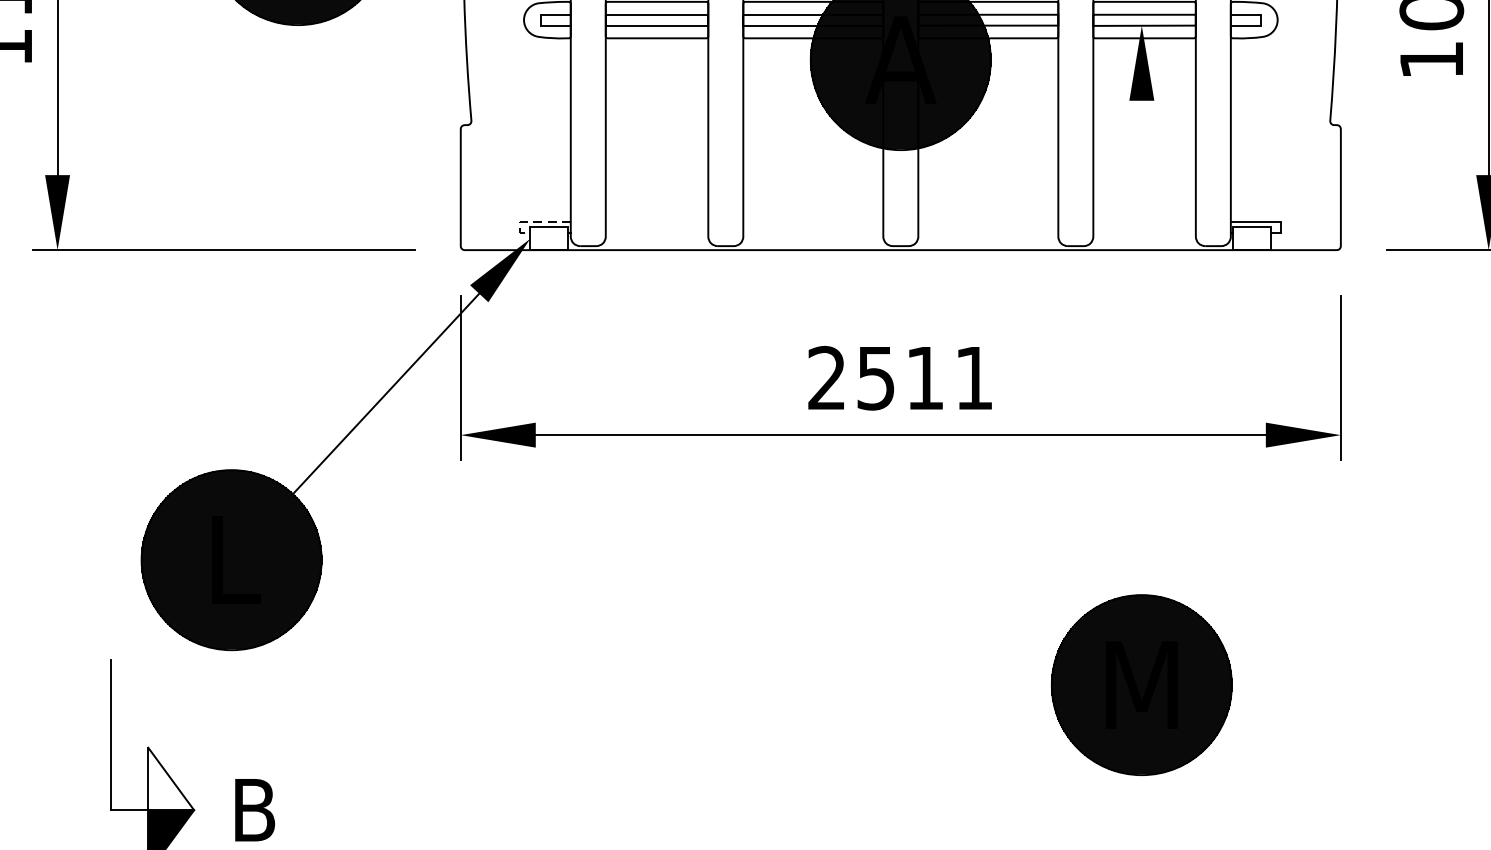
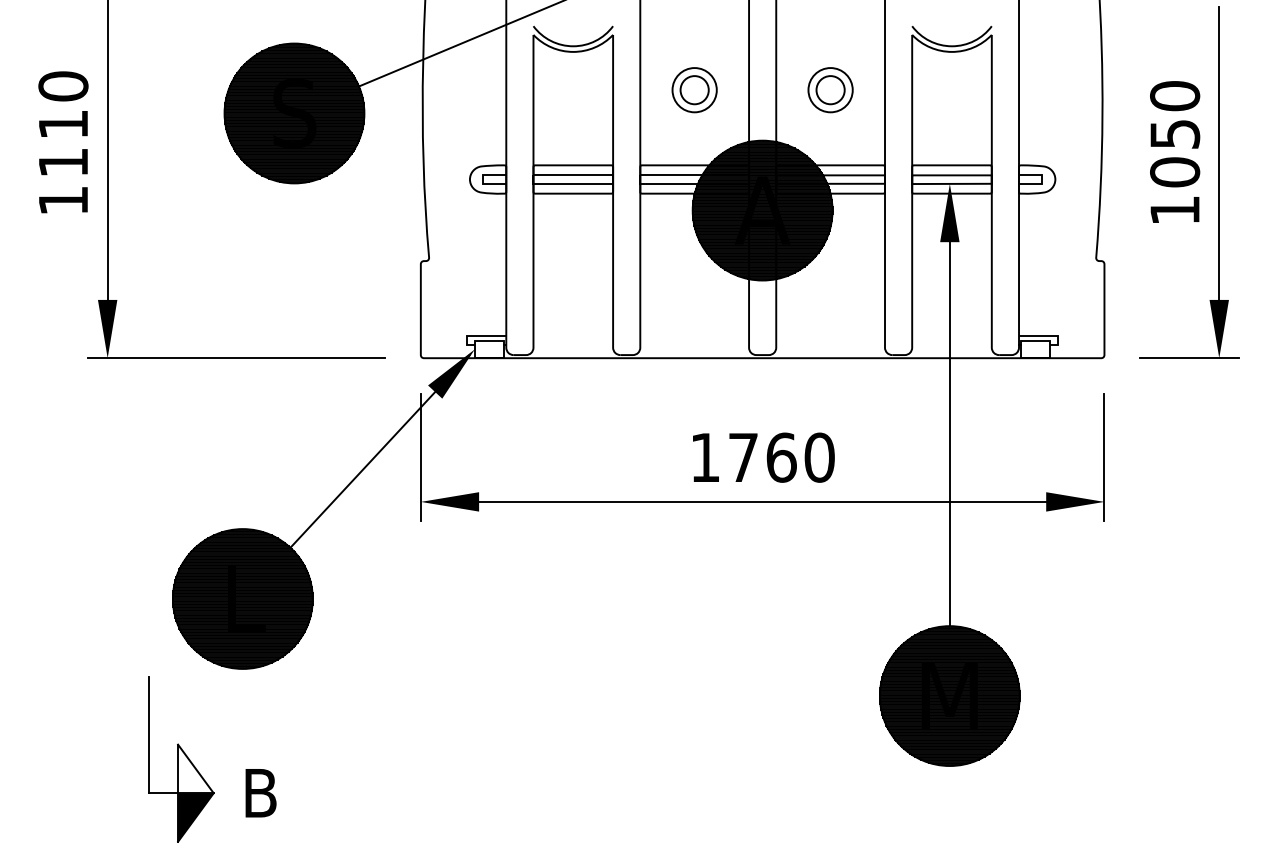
line: (532, 222) -> (476, 336), dashed -> solid
line: (1141, 314) -> (949, 408), added
text: (900, 377) -> (762, 457), 2511 -> 1760

